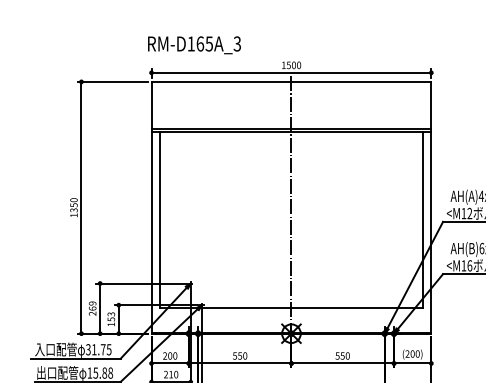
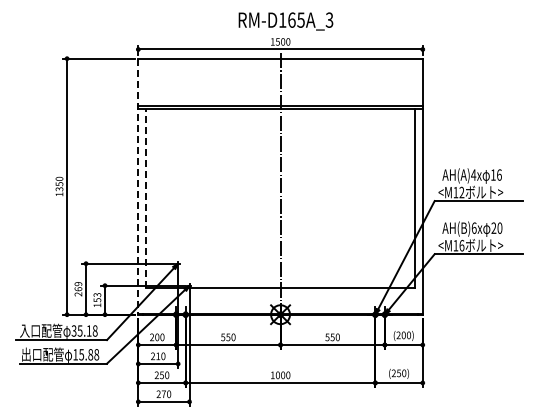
text: (194, 45) -> (285, 21), moved
line: (151, 208) -> (138, 187), solid -> dashed
line: (159, 219) -> (146, 198), solid -> dashed
text: (101, 349) -> (87, 330), 31.75 -> 35.18

